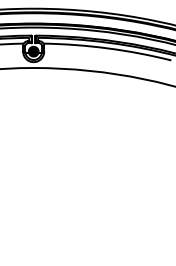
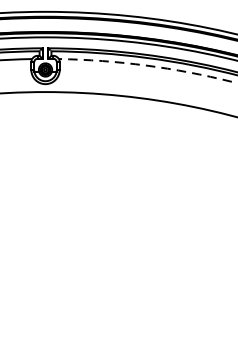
arc: (107, 48) -> (145, 65), solid -> dashed

